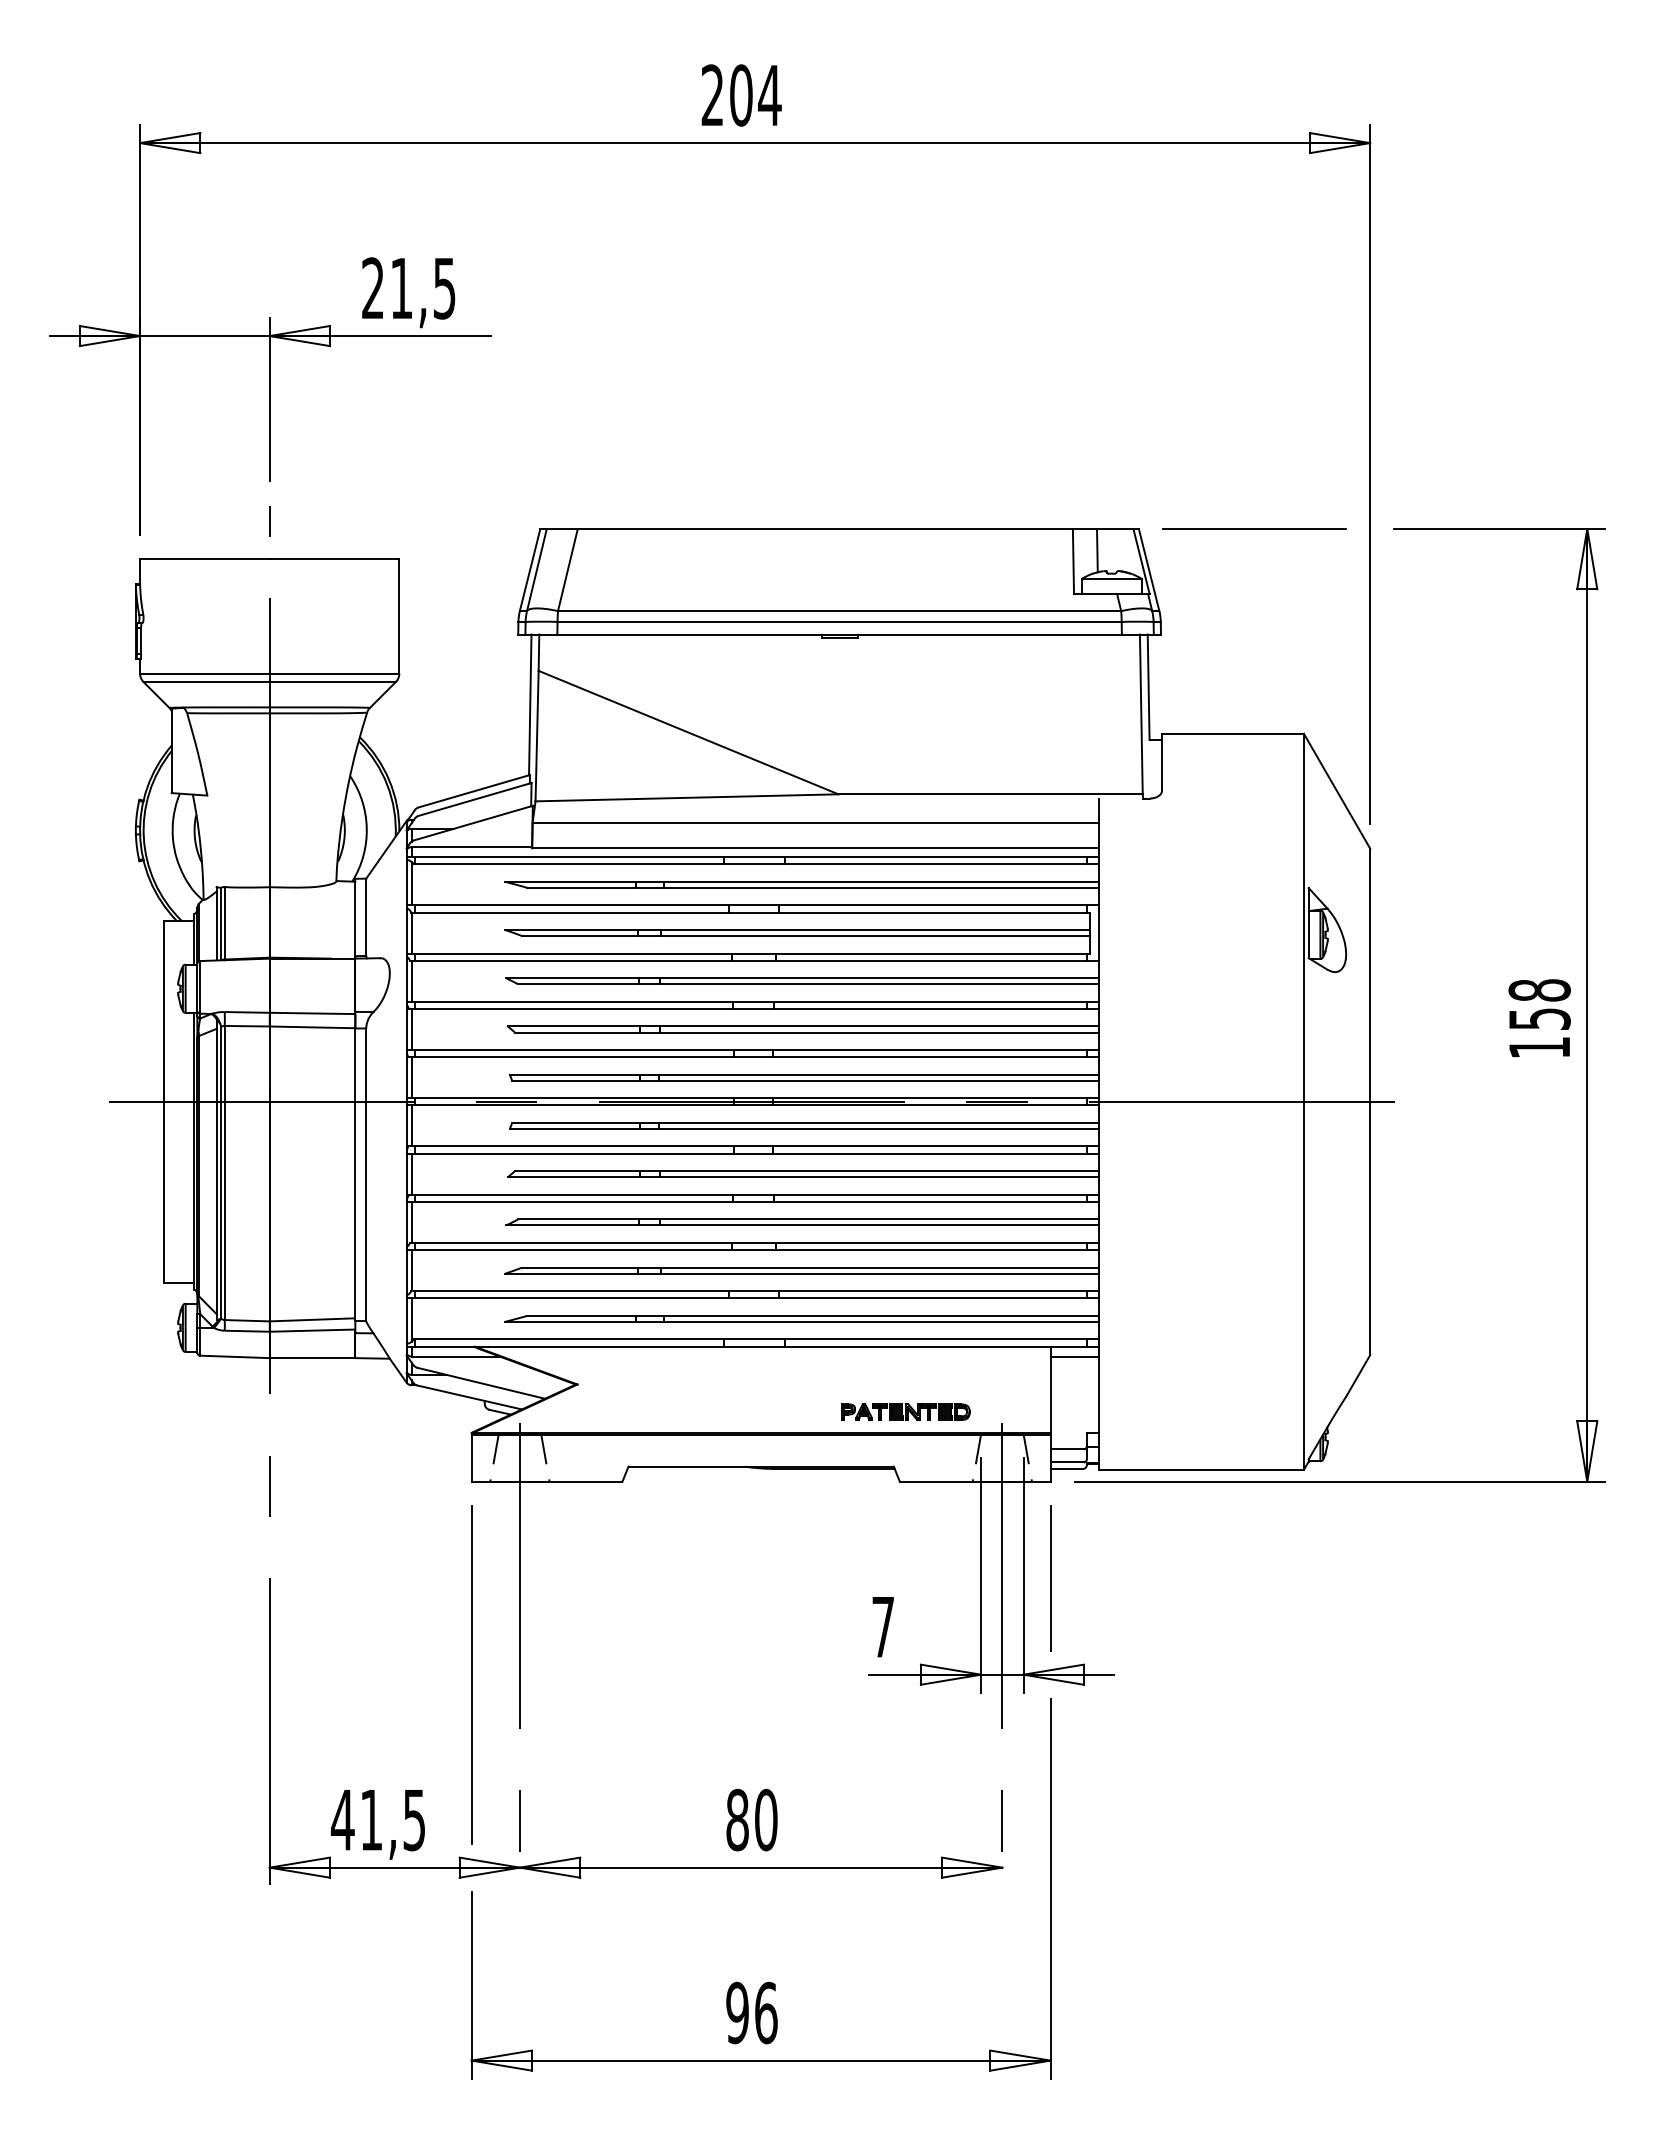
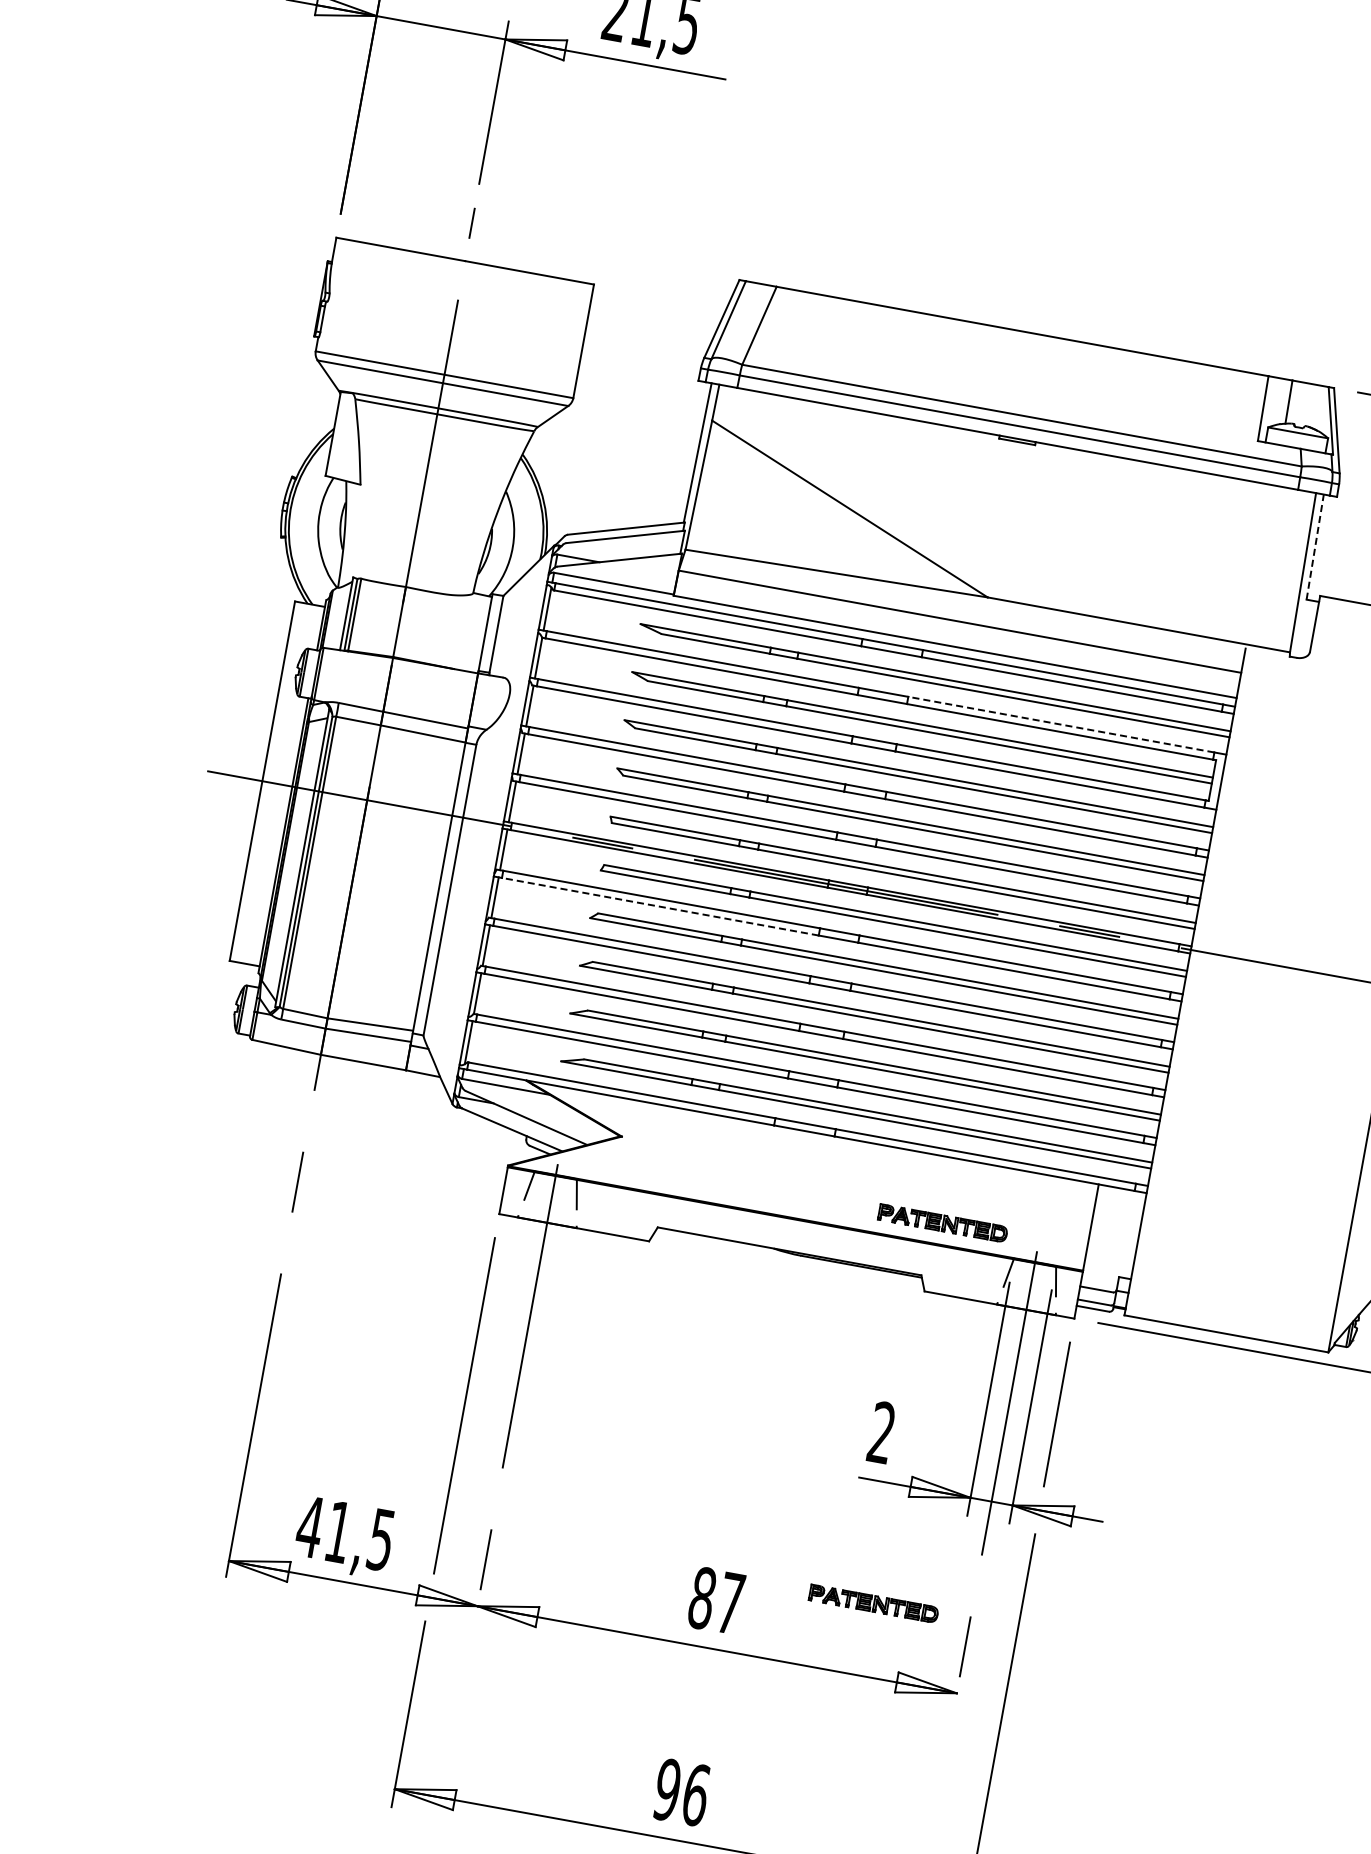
line: (1148, 687) -> (1315, 547), solid -> dashed
line: (932, 905) -> (1061, 724), solid -> dashed
line: (573, 1153) -> (659, 906), solid -> dashed
line: (1074, 1356) -> (1120, 1198), removed
text: (882, 1626) -> (881, 1432), 7 -> 2
part: (905, 1794) -> (873, 1603), added
text: (766, 1819) -> (731, 1602), 80 -> 87

